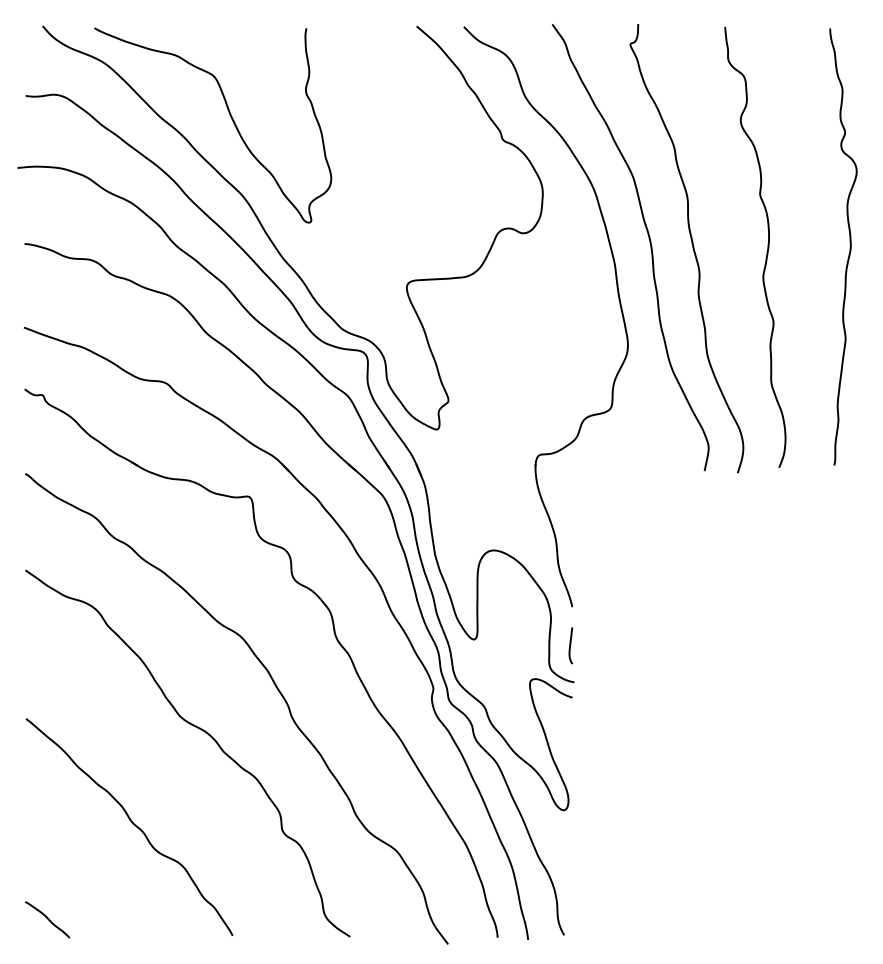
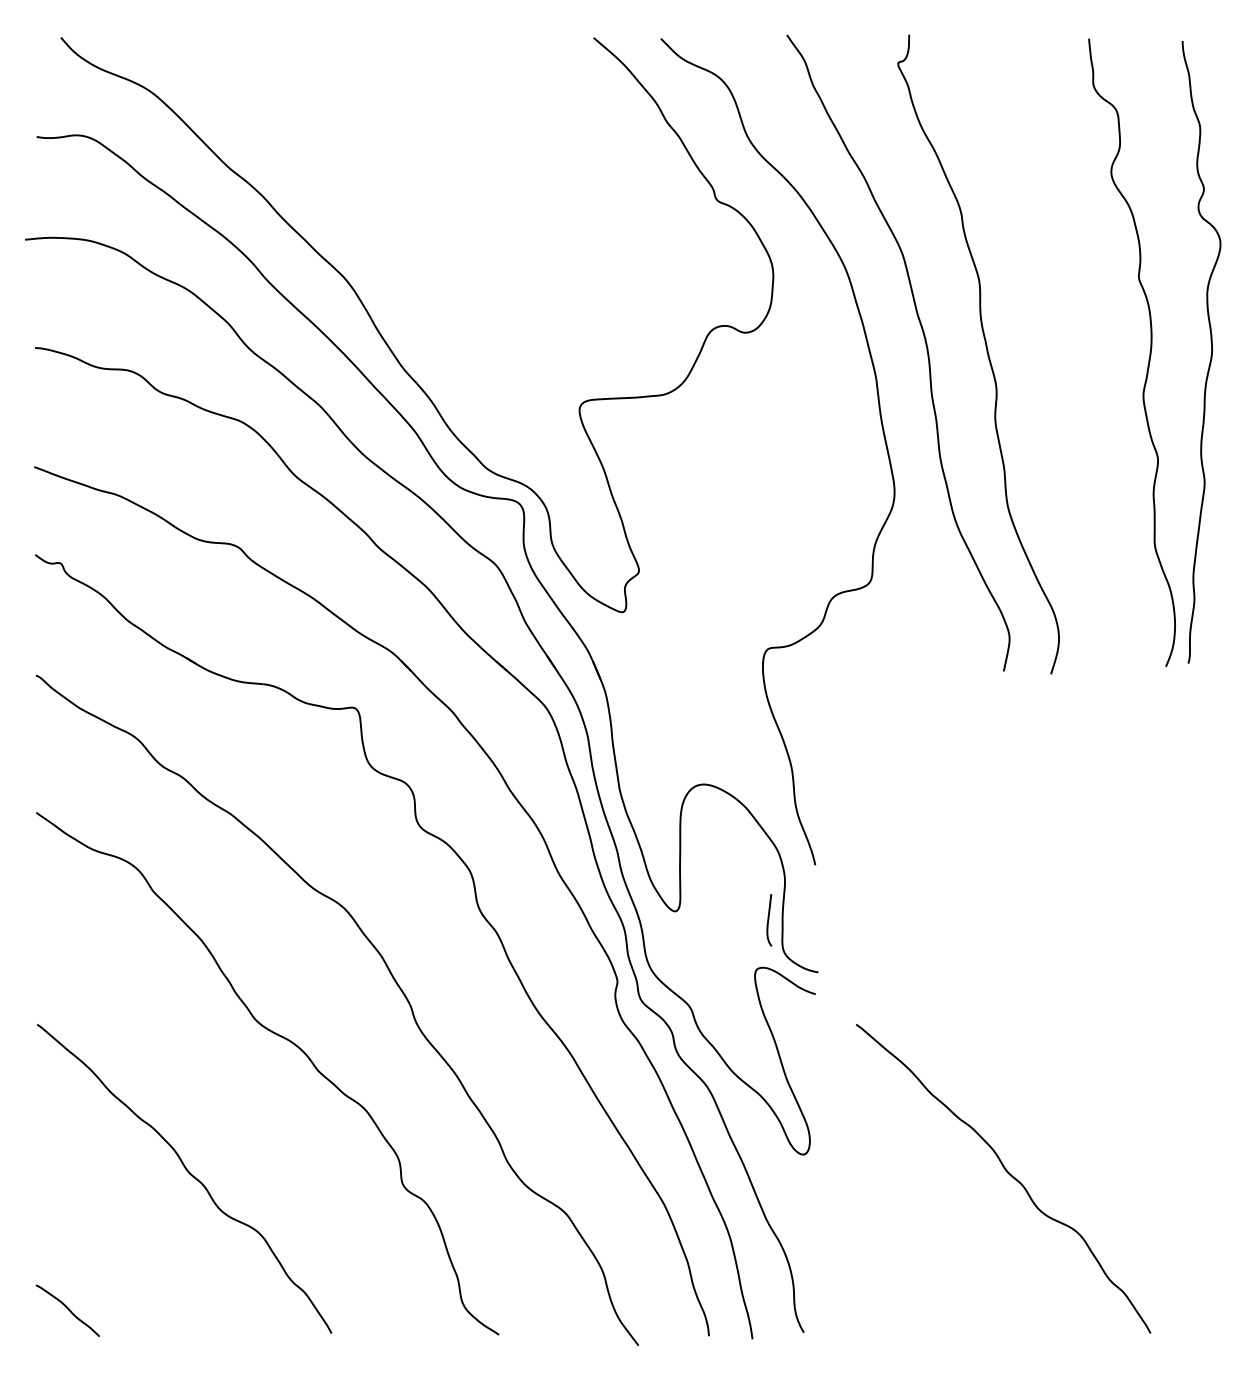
curve: (230, 116) -> (328, 166), removed
part: (767, 247) -> (1149, 352), moved
curve: (571, 645) -> (769, 920), moved
curve: (707, 823) -> (1007, 1173), added

